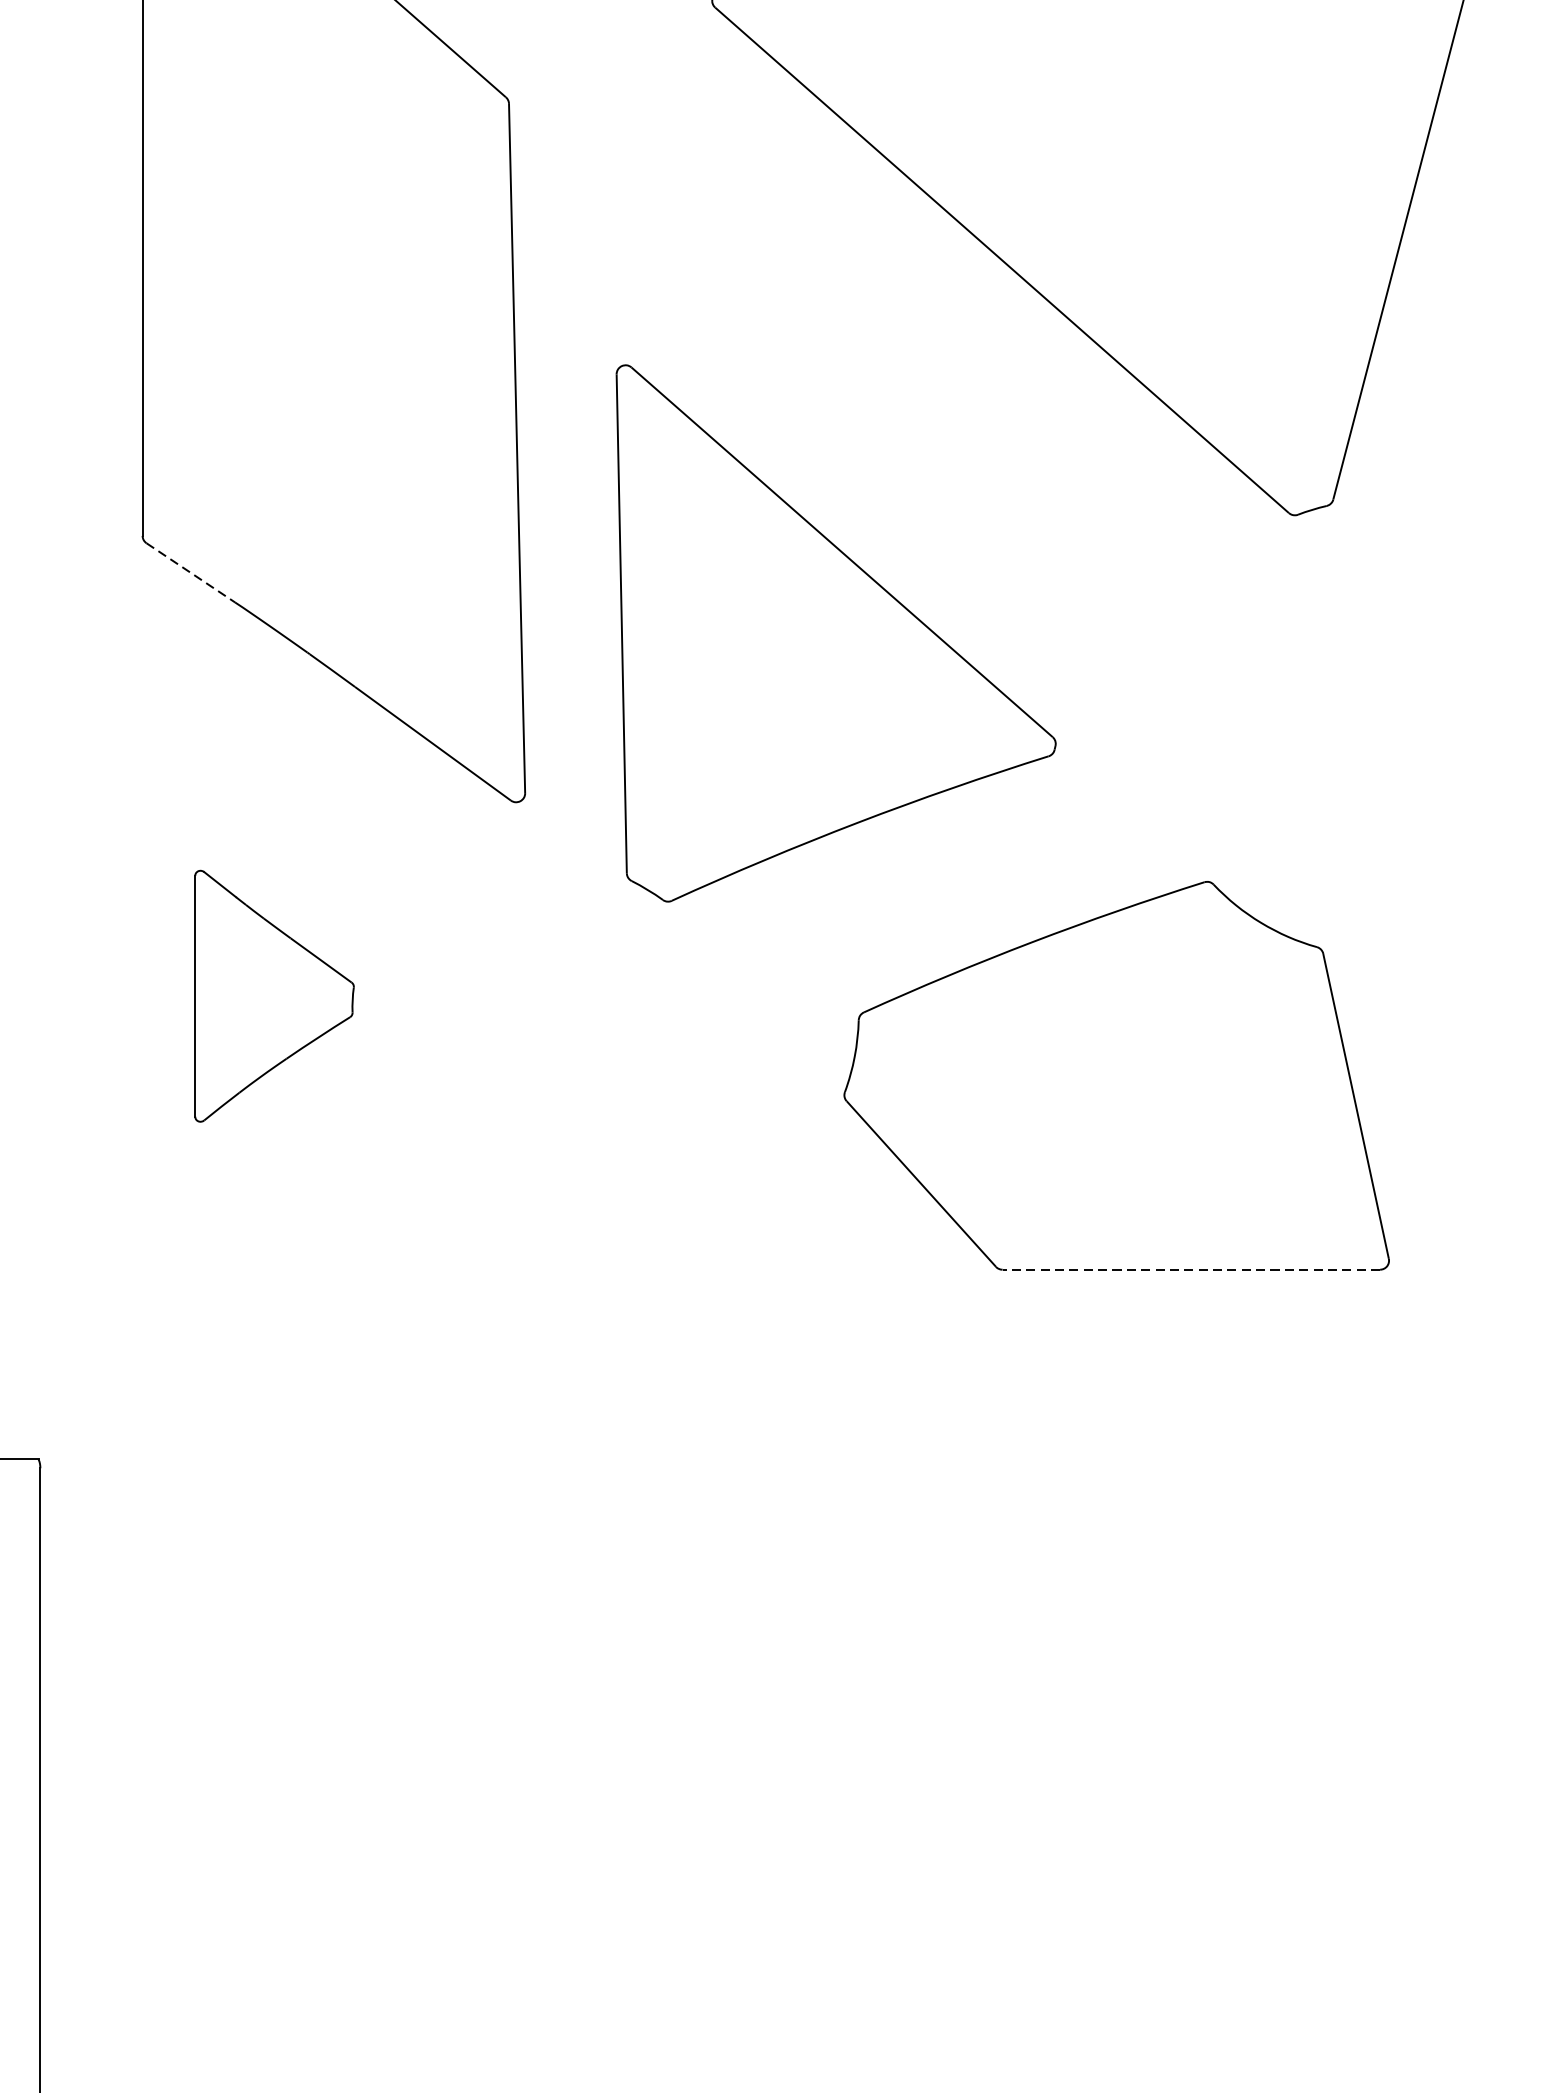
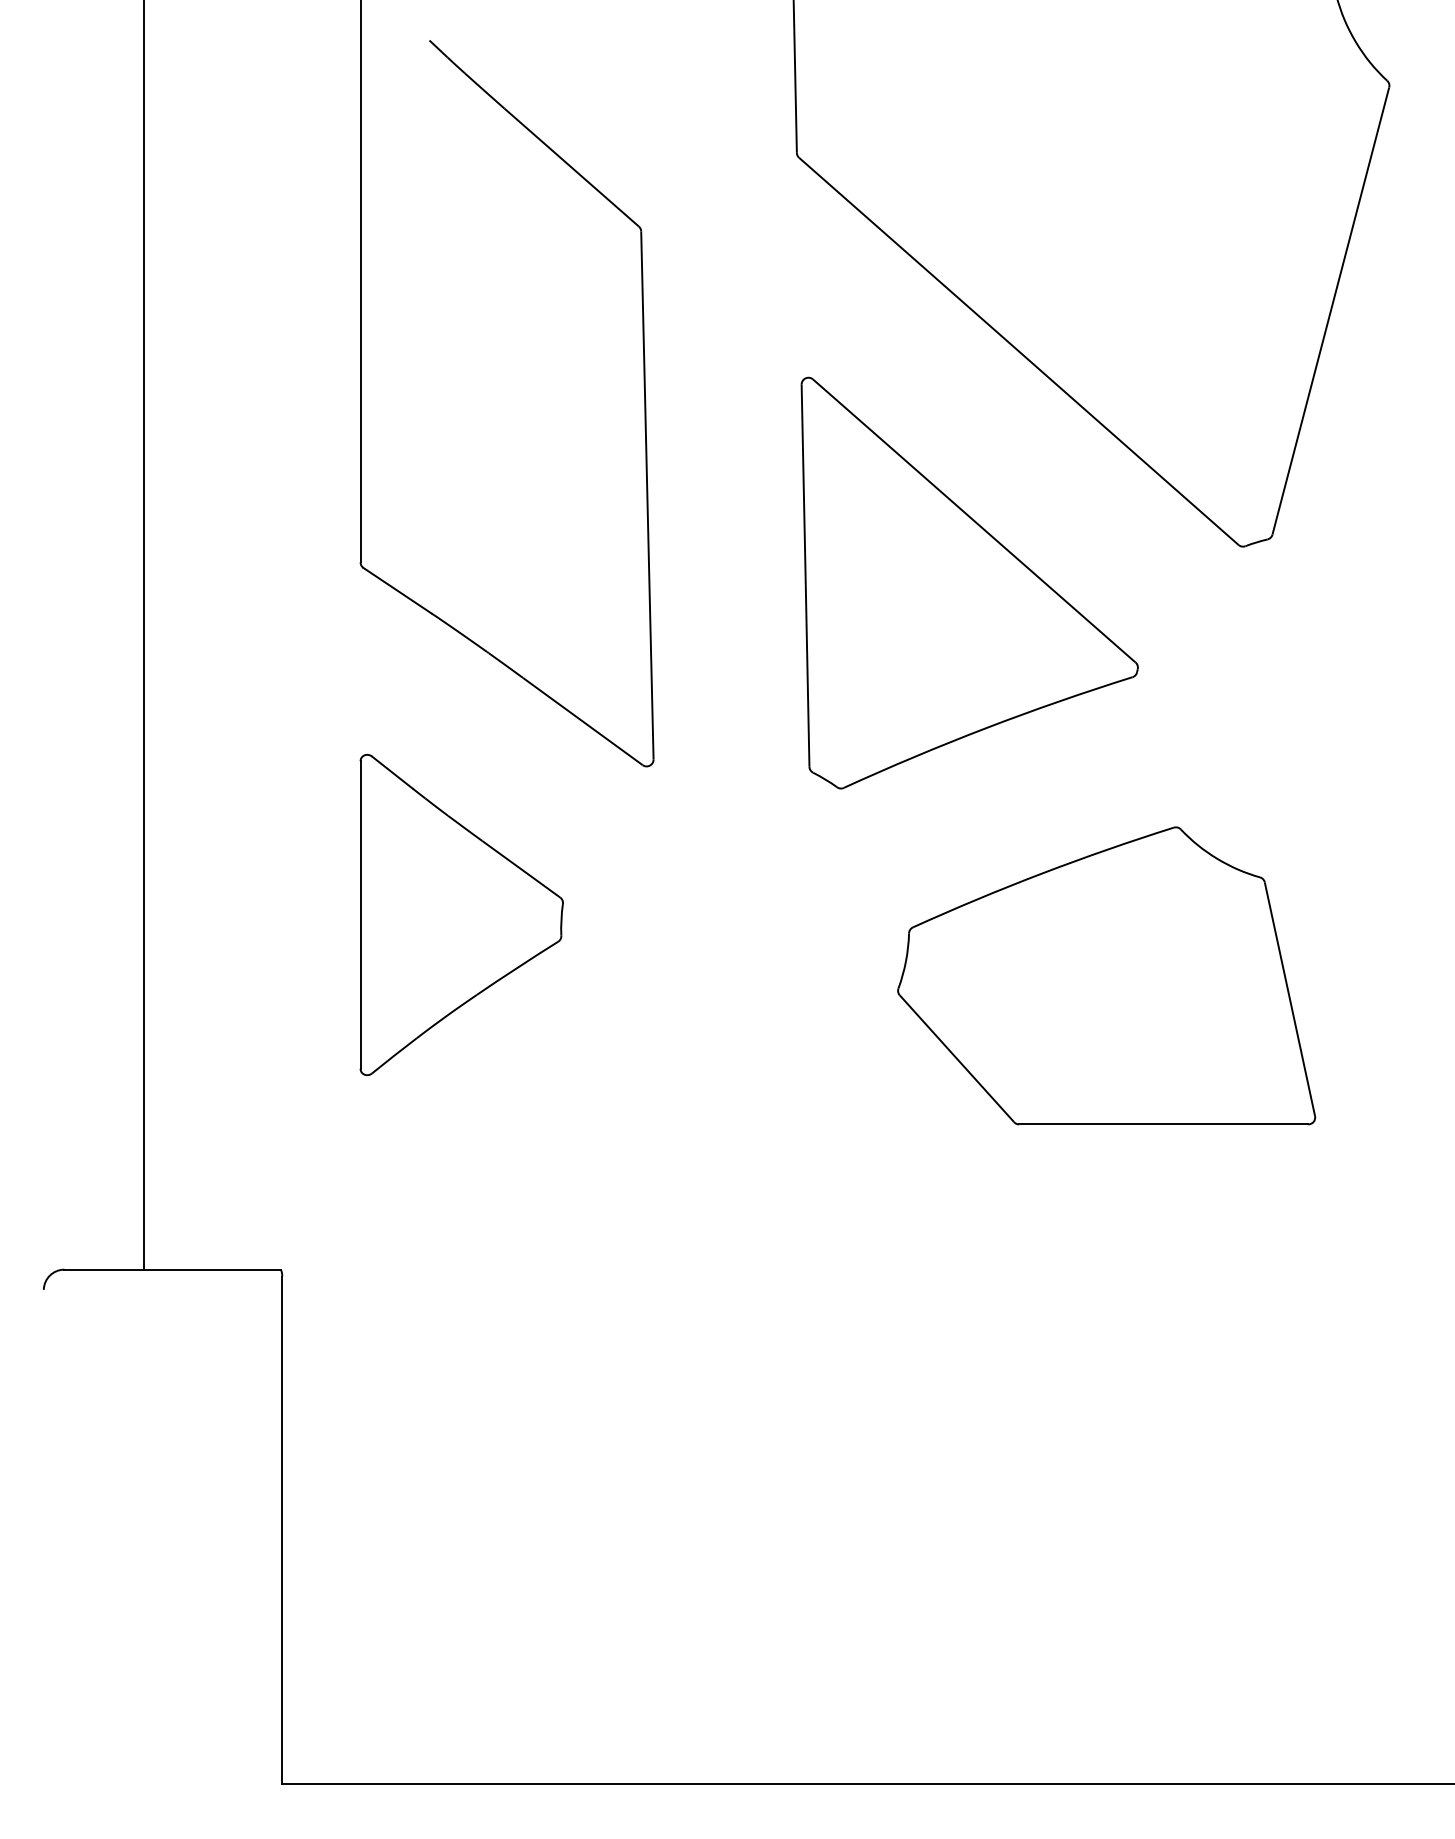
line: (190, 572) -> (397, 590), dashed -> solid
part: (835, 632) -> (969, 582), moved
part: (274, 995) -> (461, 914), size x1.67
line: (1190, 1269) -> (1163, 1124), dashed -> solid

